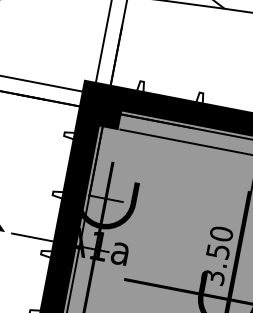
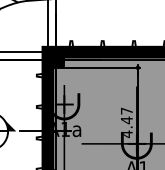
text: (216, 255) -> (126, 122), 3.50 -> 4.47

